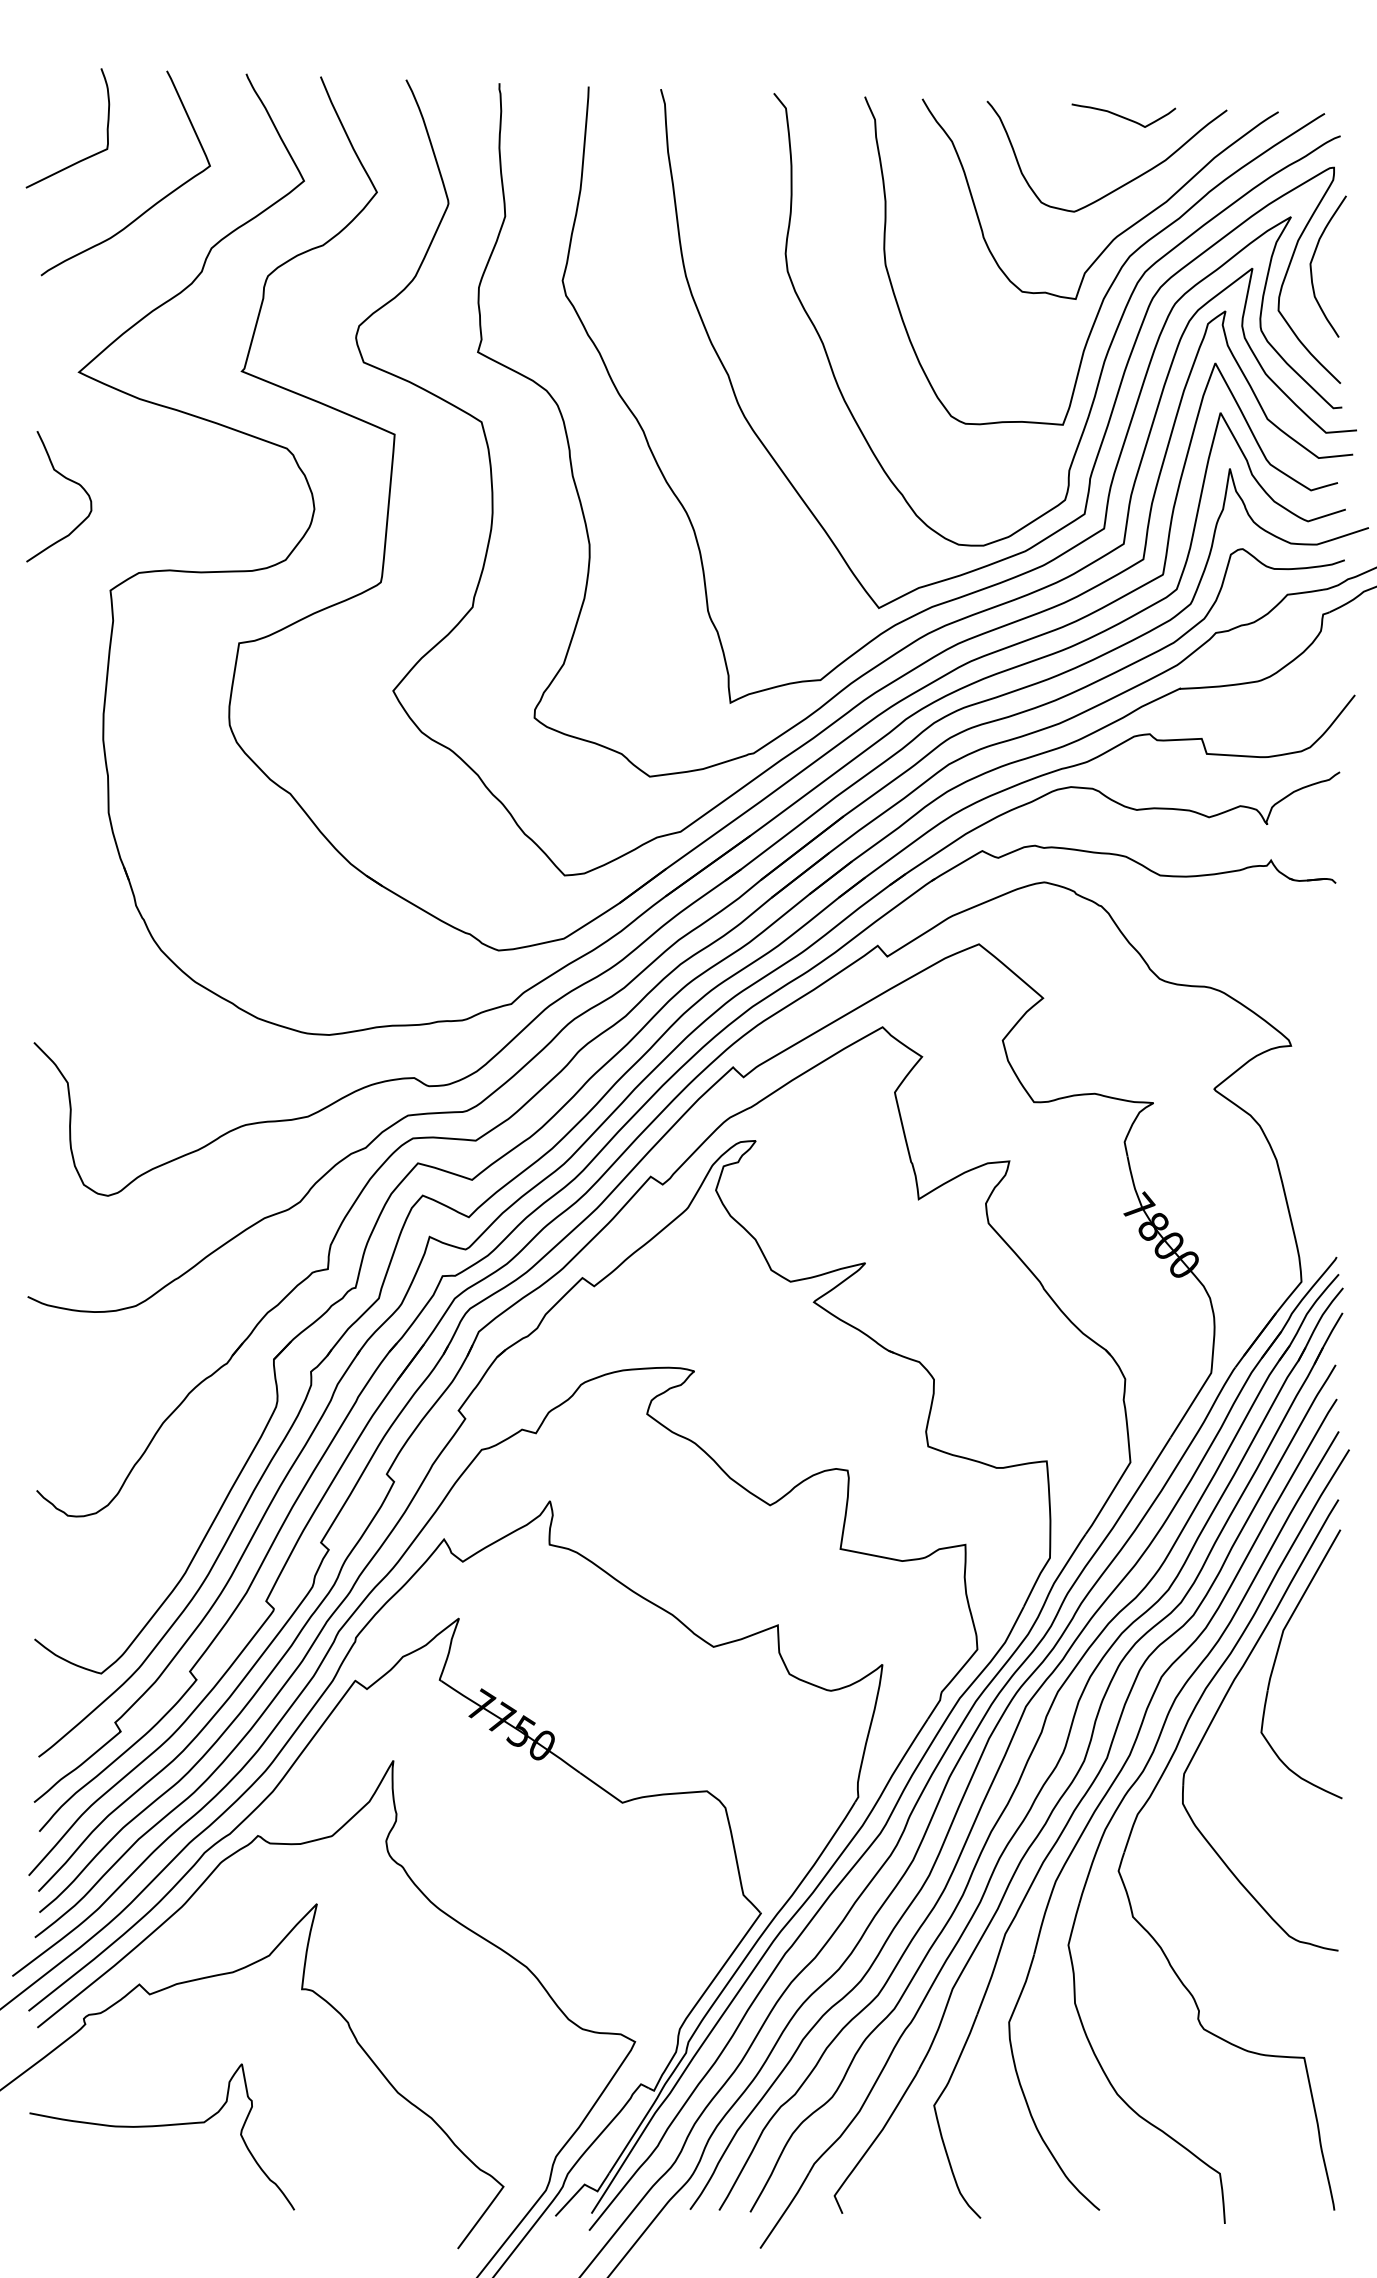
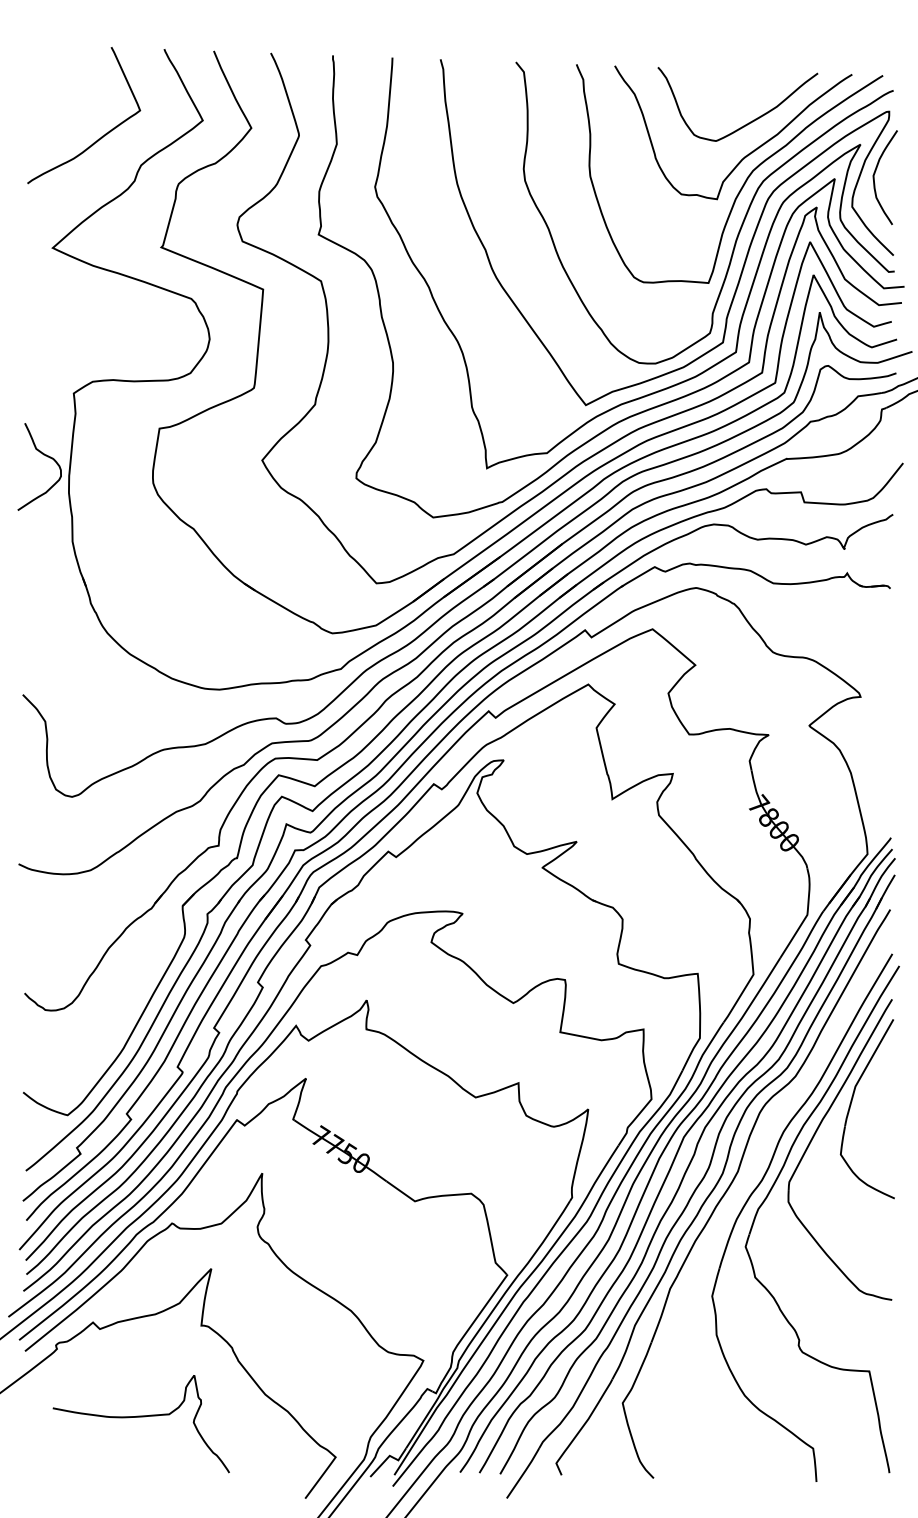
curve: (1124, 116) -> (749, 77), removed
curve: (83, 158) -> (55, 105), removed
curve: (68, 481) -> (45, 456), moved
part: (1121, 1772) -> (747, 1181), removed
curve: (161, 2127) -> (140, 1417), moved

